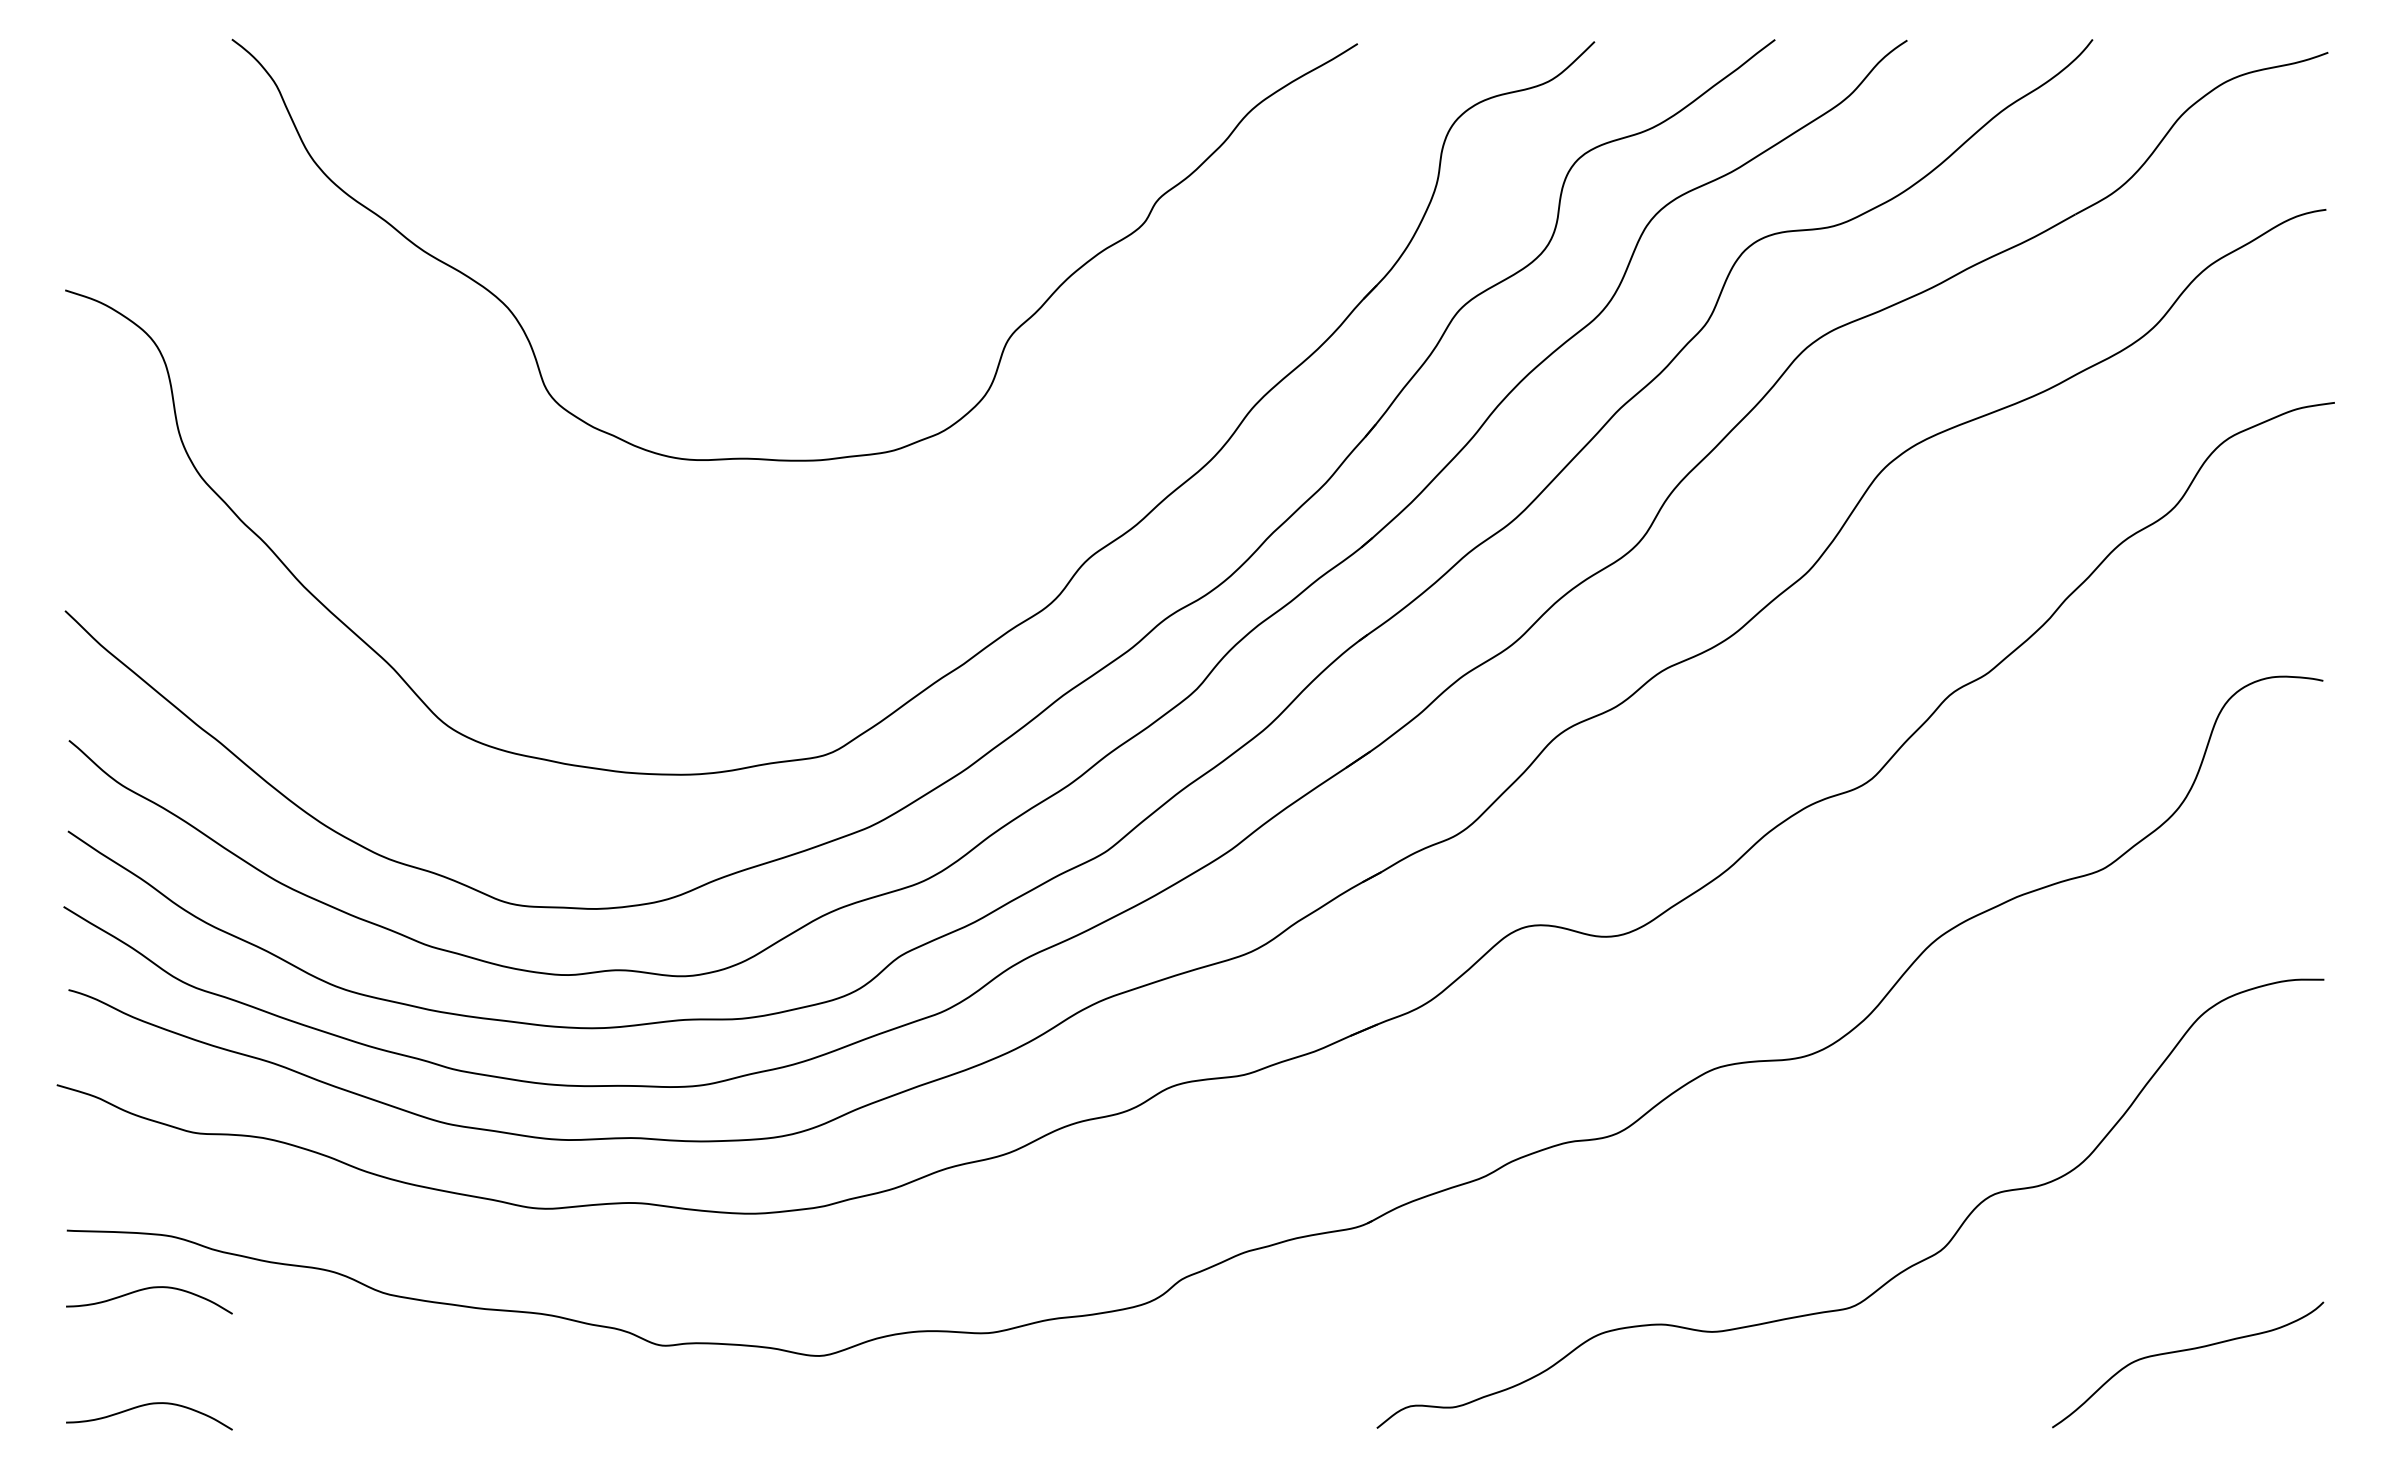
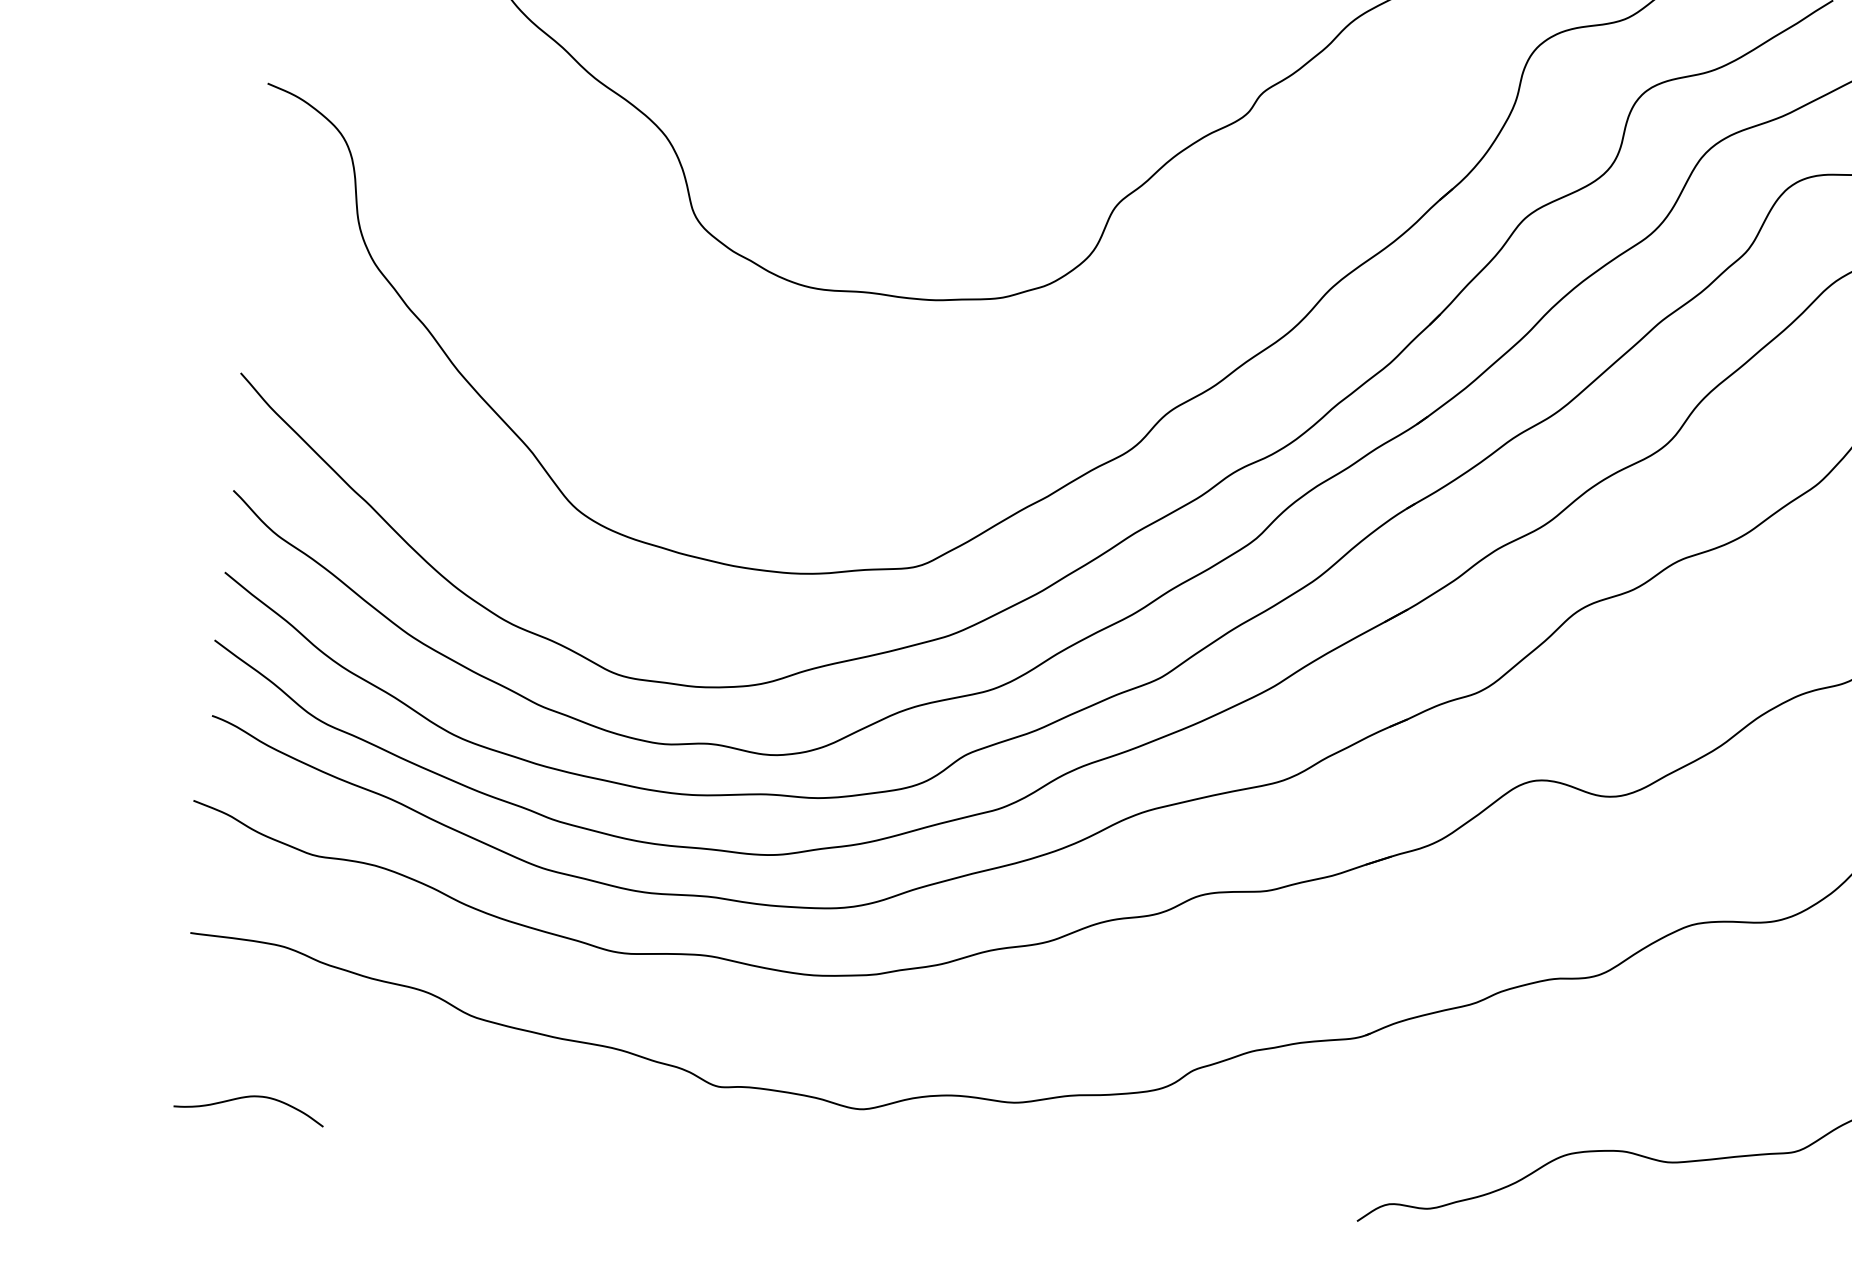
curve: (148, 1289) -> (259, 992), removed

